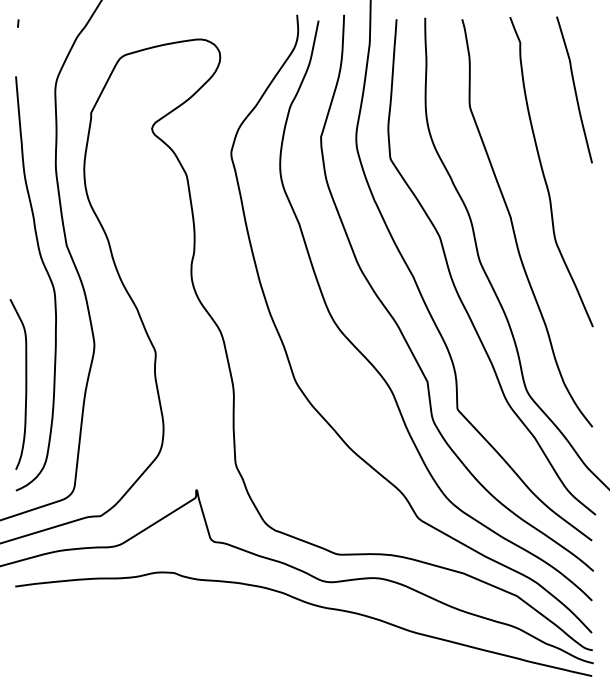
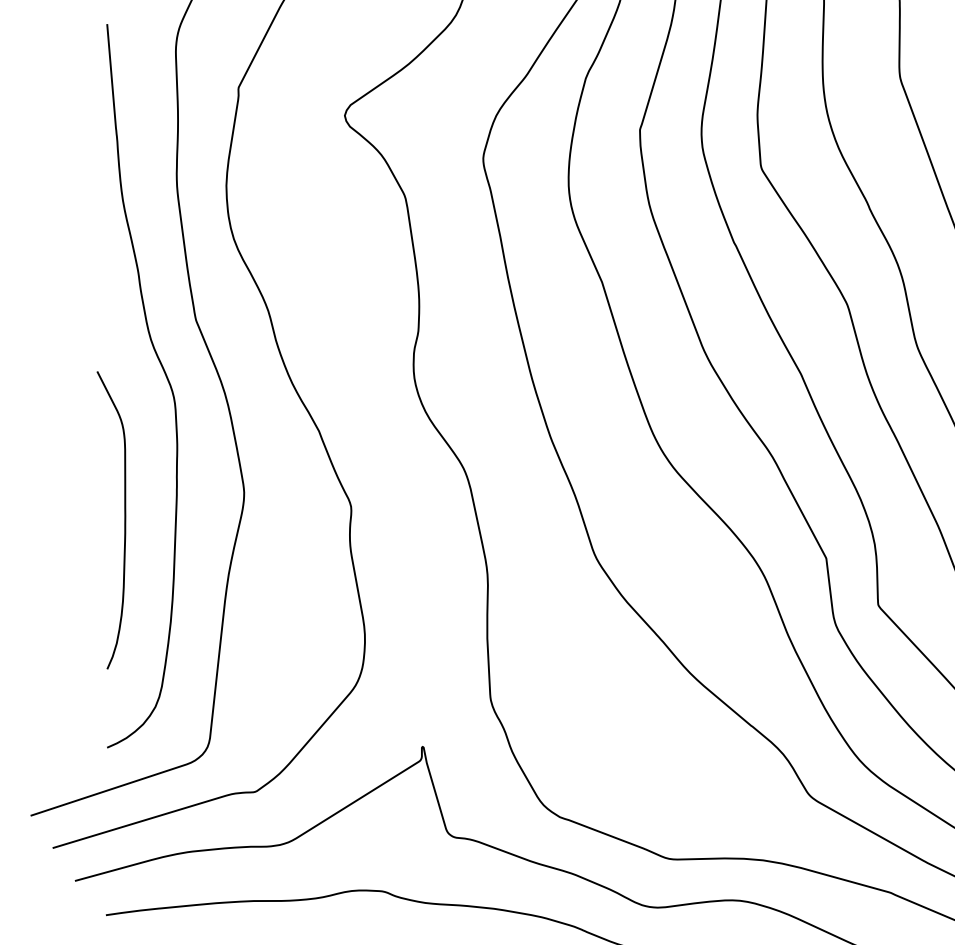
curve: (25, 384) -> (123, 520), moved

